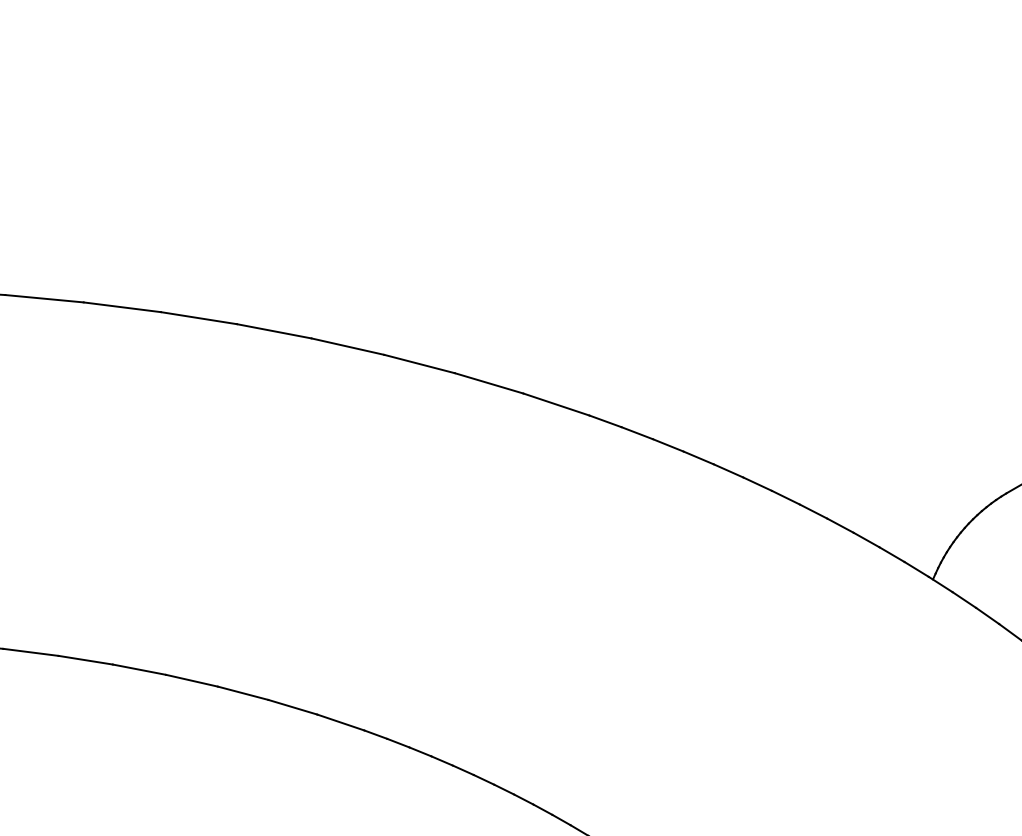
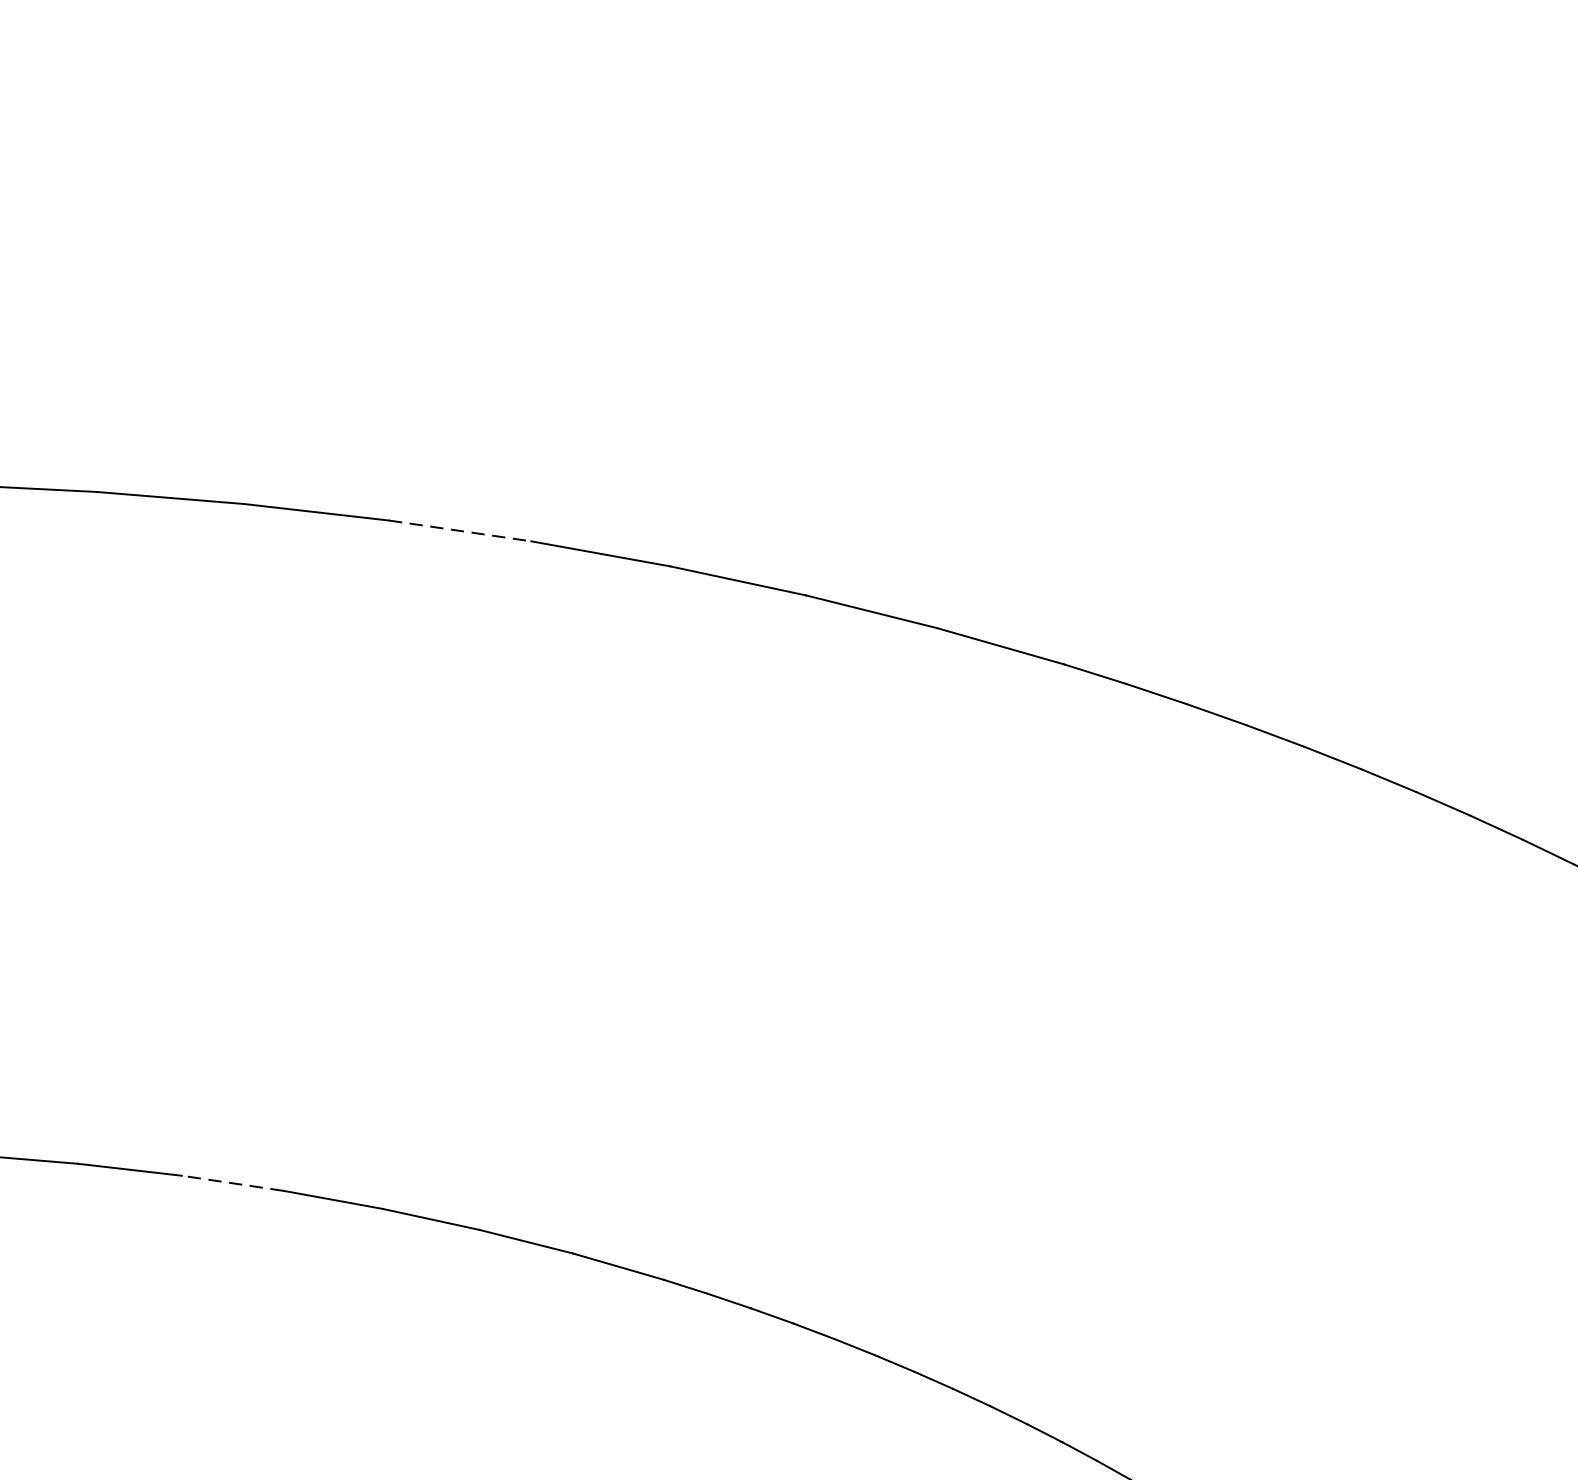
line: (274, 331) -> (460, 531), solid -> dashed
line: (138, 669) -> (230, 1182), solid -> dashed

